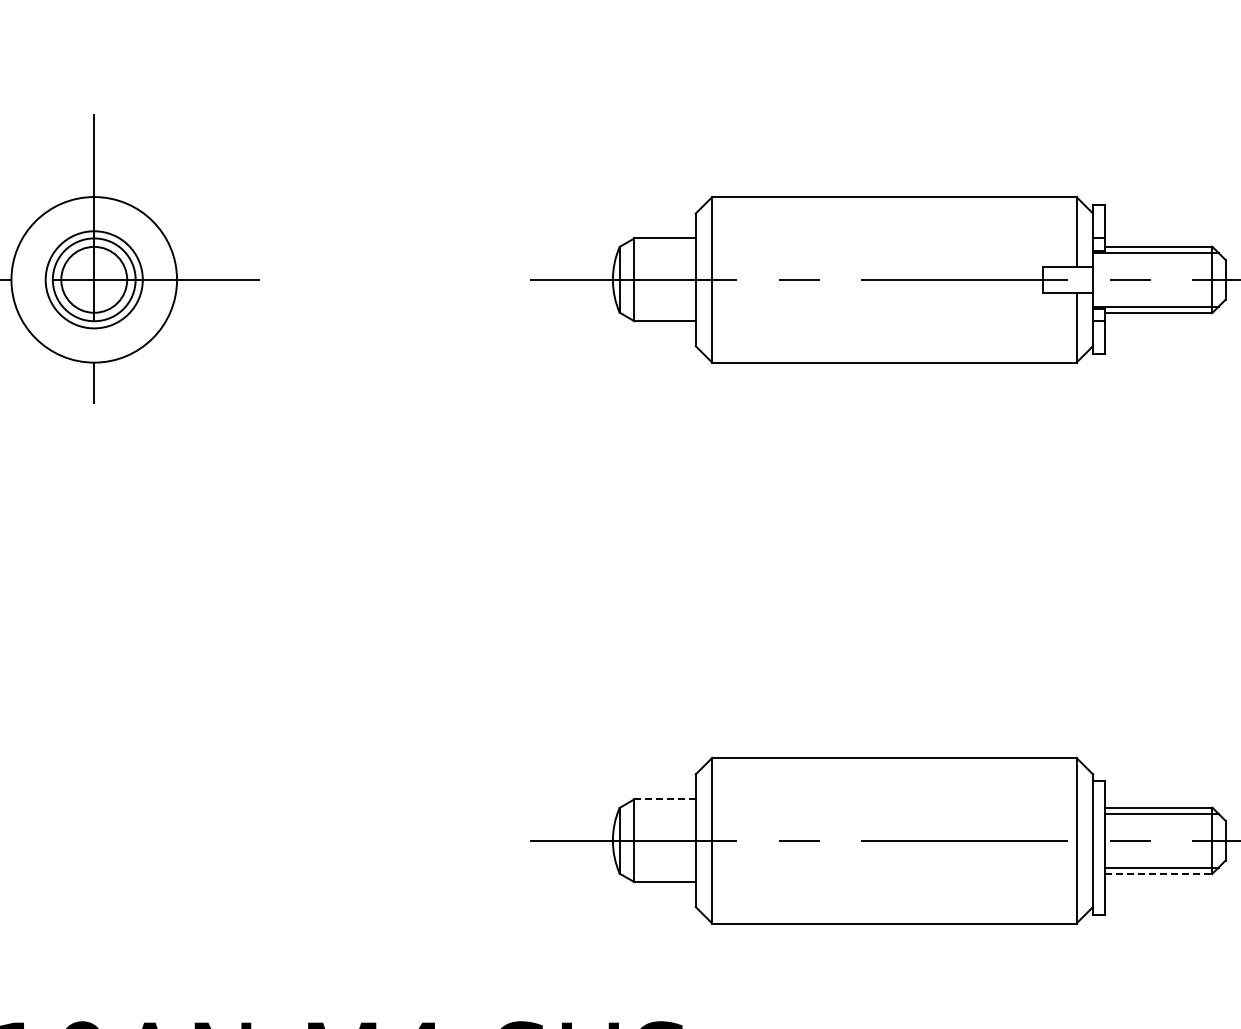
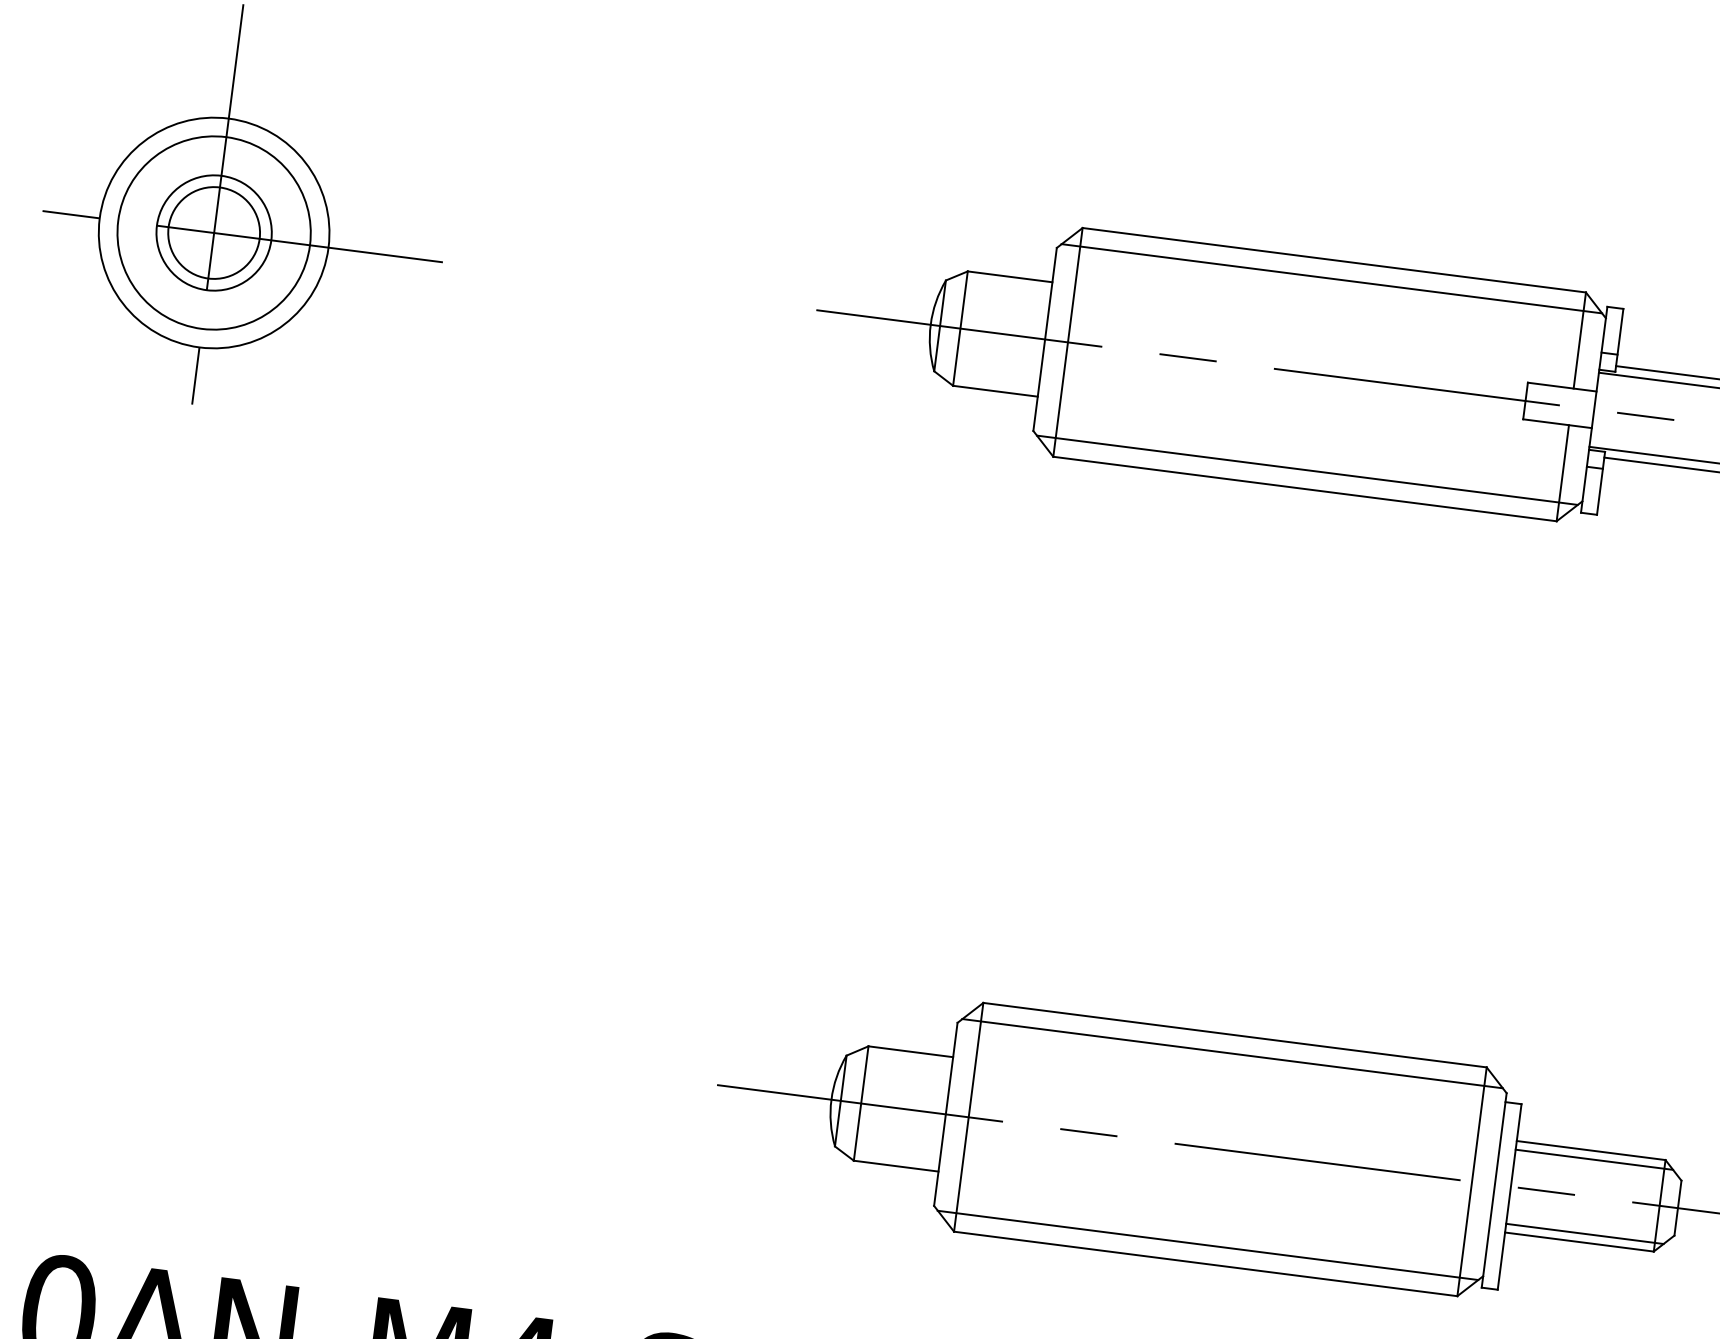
line: (893, 210) -> (1330, 278), added
circle: (93, 279) -> (213, 232), size x1.43
line: (893, 349) -> (1306, 470), added
line: (893, 771) -> (1231, 1053), added
line: (665, 799) -> (911, 1052), dashed -> solid
line: (1158, 873) -> (1579, 1241), dashed -> solid
line: (893, 910) -> (1206, 1245), added

